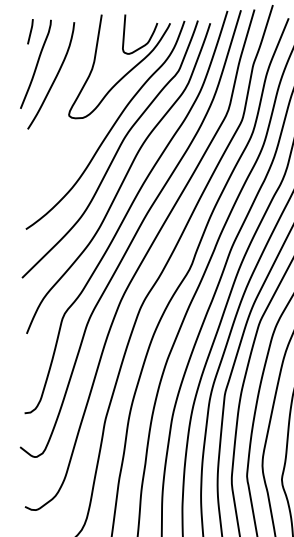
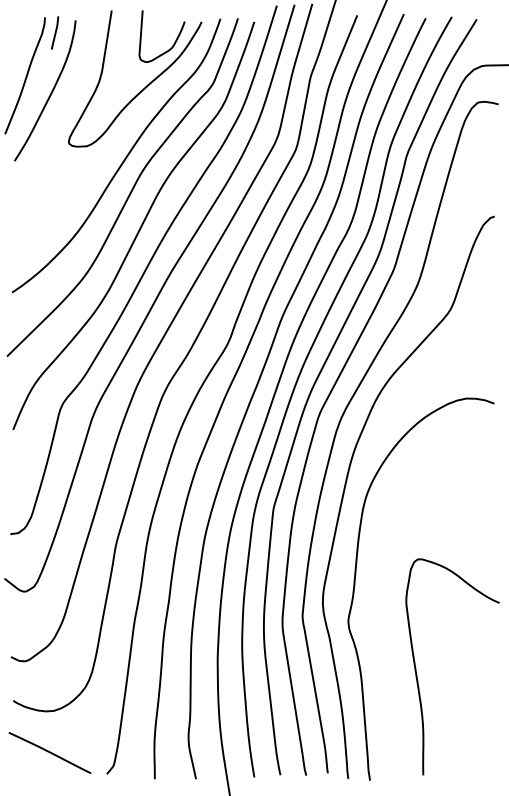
line: (30, 31) -> (55, 32), moved

